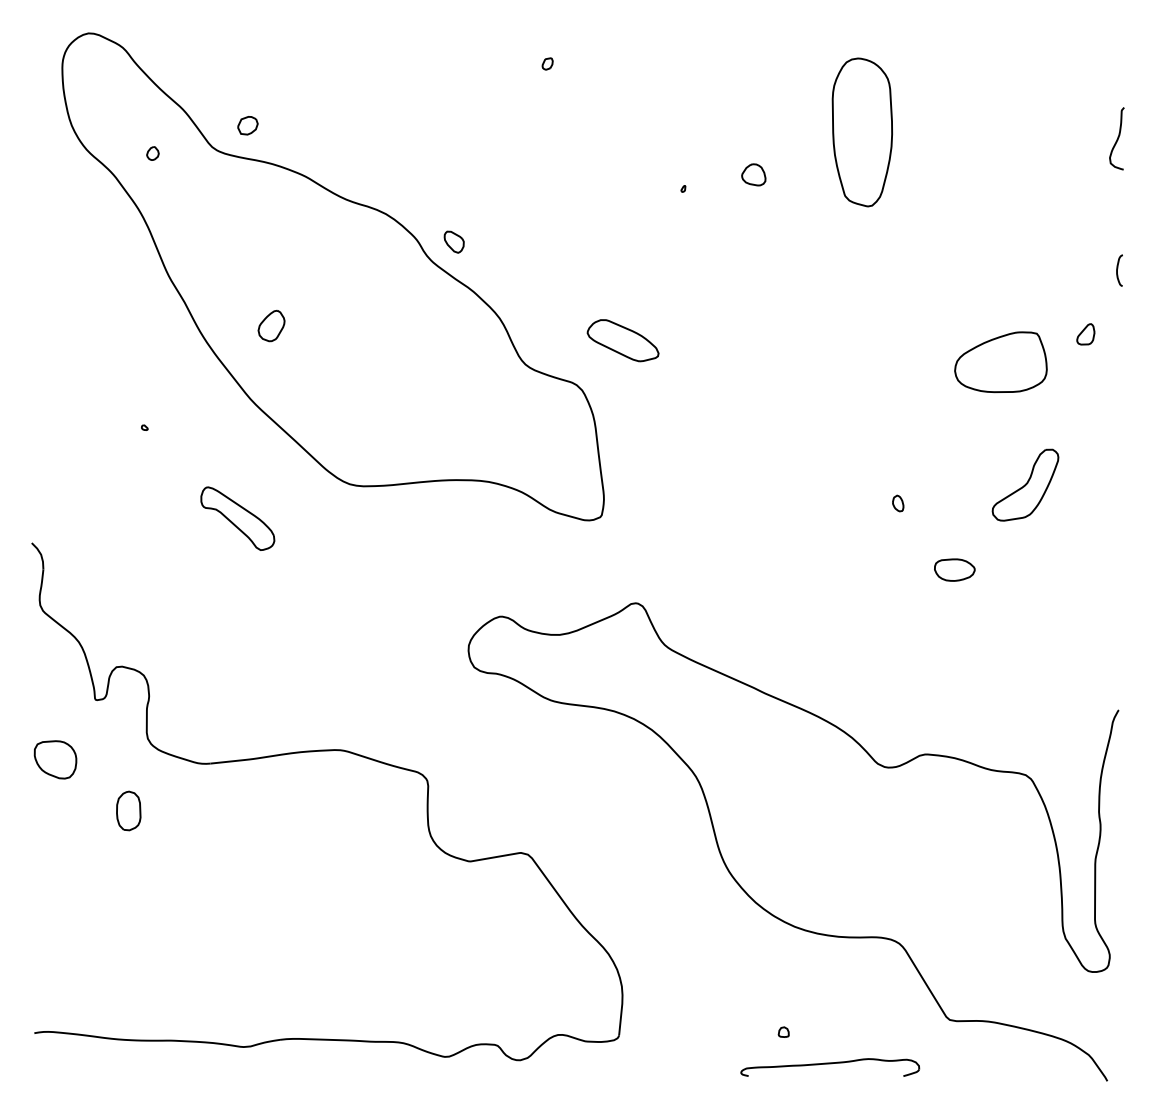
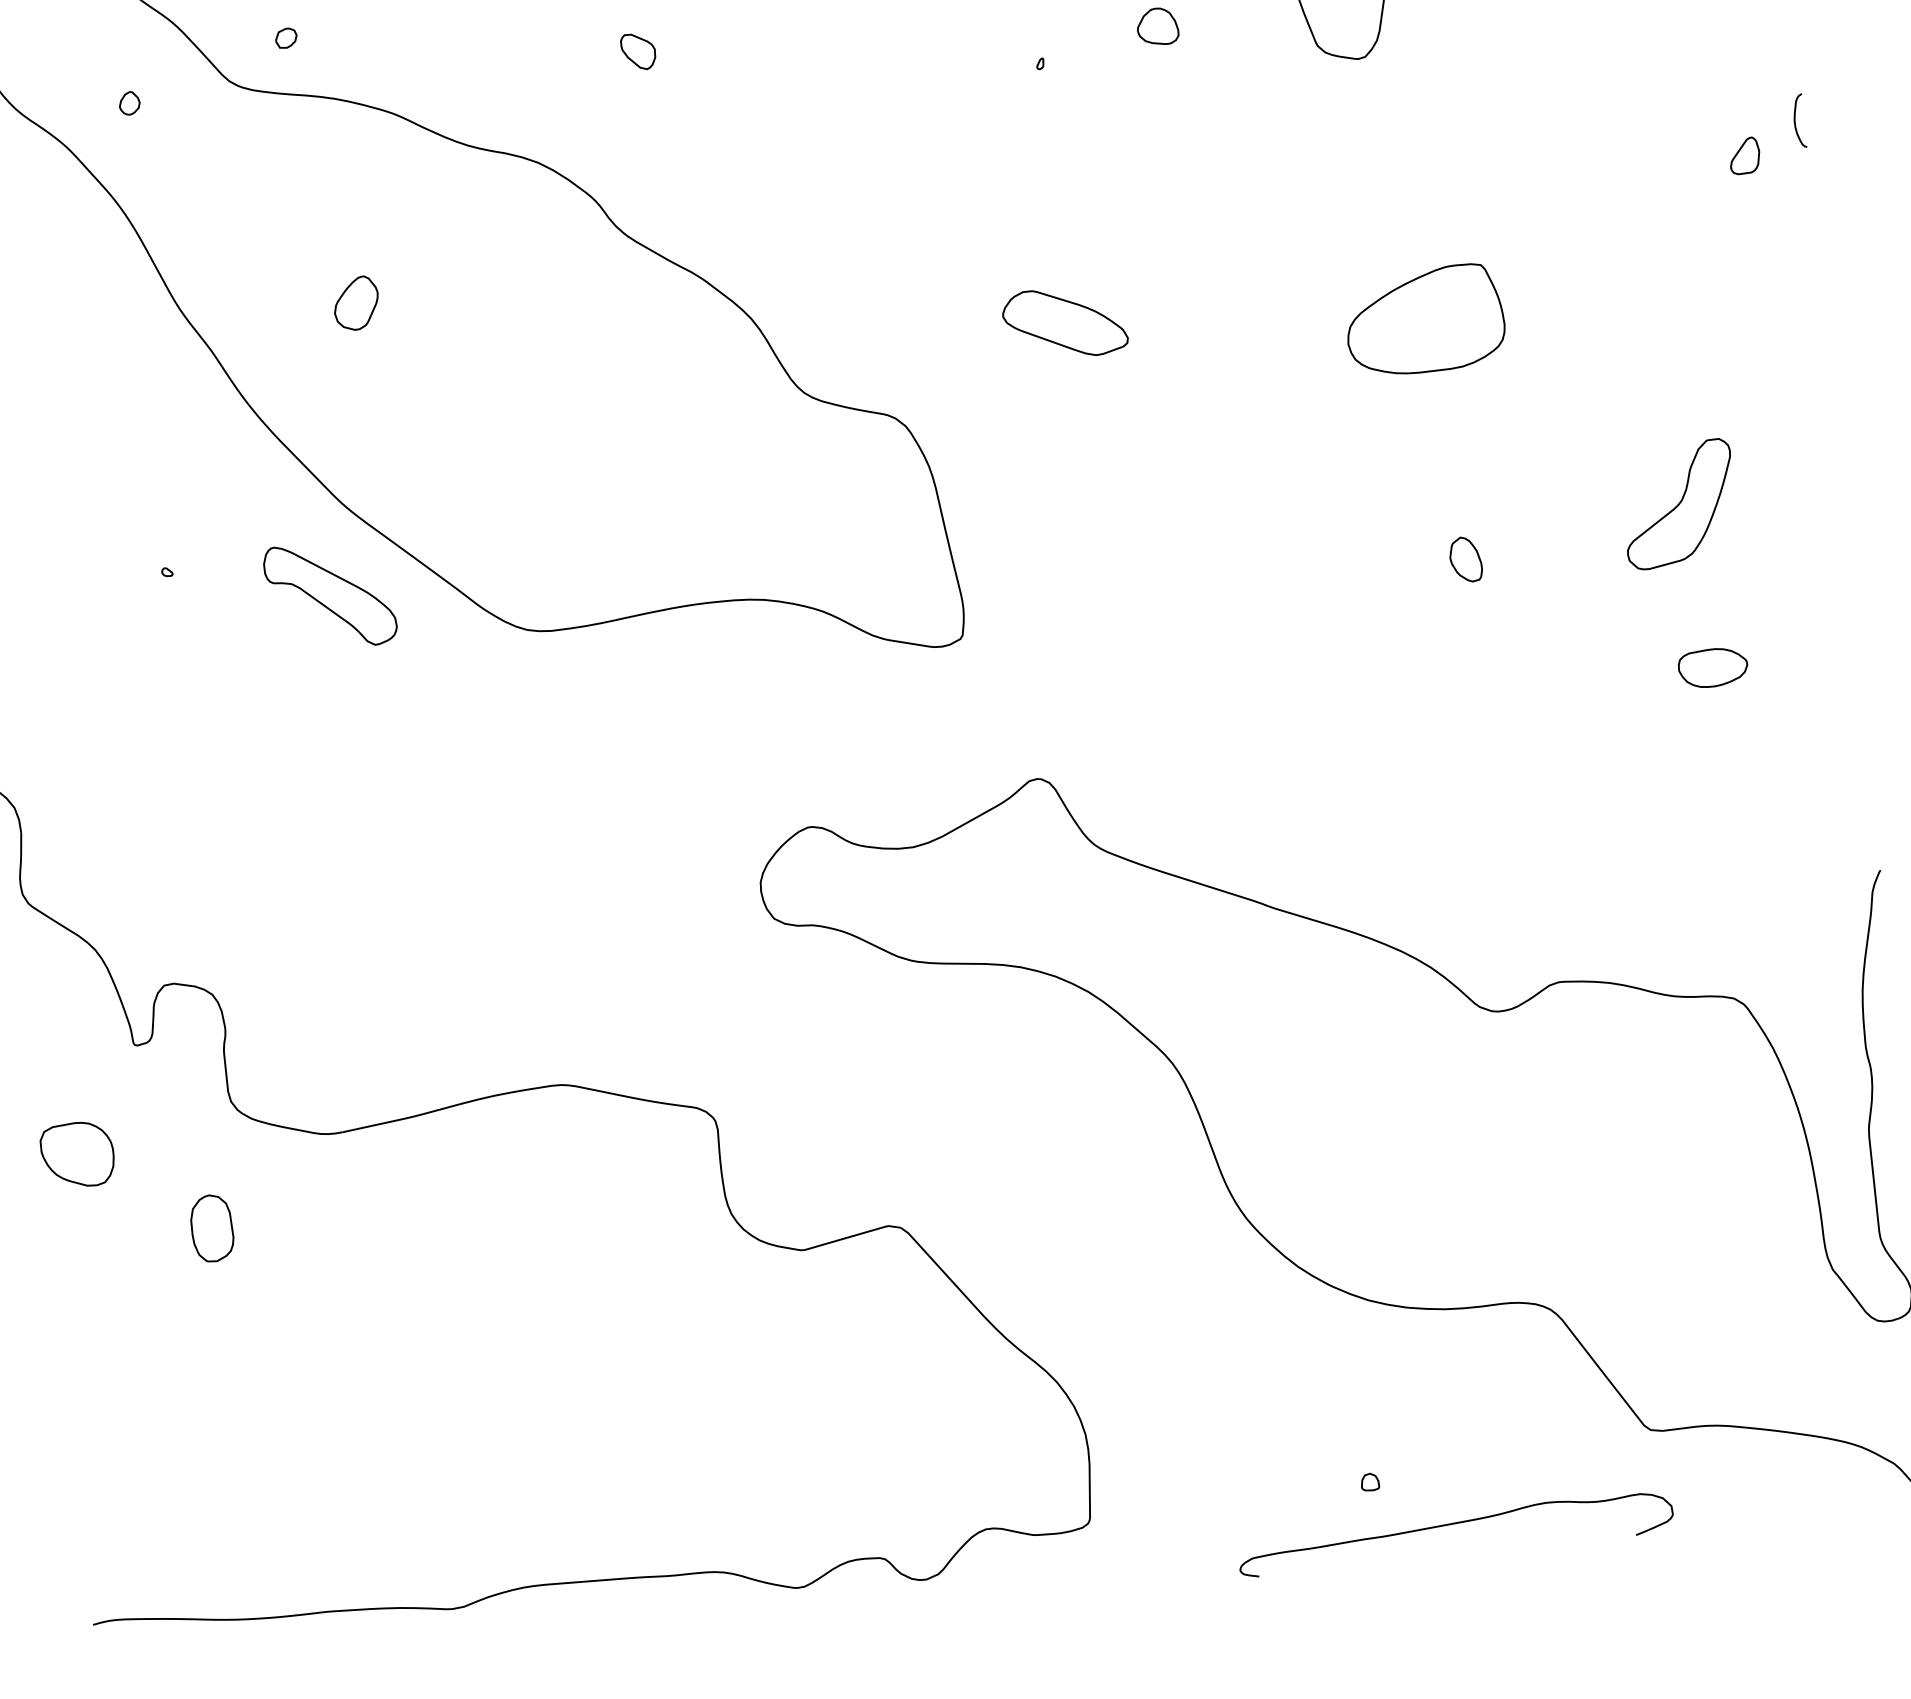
part: (247, 125) -> (285, 37), size x0.62
part: (453, 241) -> (637, 50), moved
part: (271, 326) -> (356, 304), moved
part: (1085, 334) -> (1744, 156), moved
part: (622, 340) -> (1063, 322), moved
part: (1000, 362) -> (1424, 320), moved
part: (897, 503) -> (1464, 559), size x1.67
part: (237, 518) -> (329, 595), moved
part: (954, 569) -> (1712, 666), moved
part: (830, 1067) -> (1456, 1533), size x1.43

